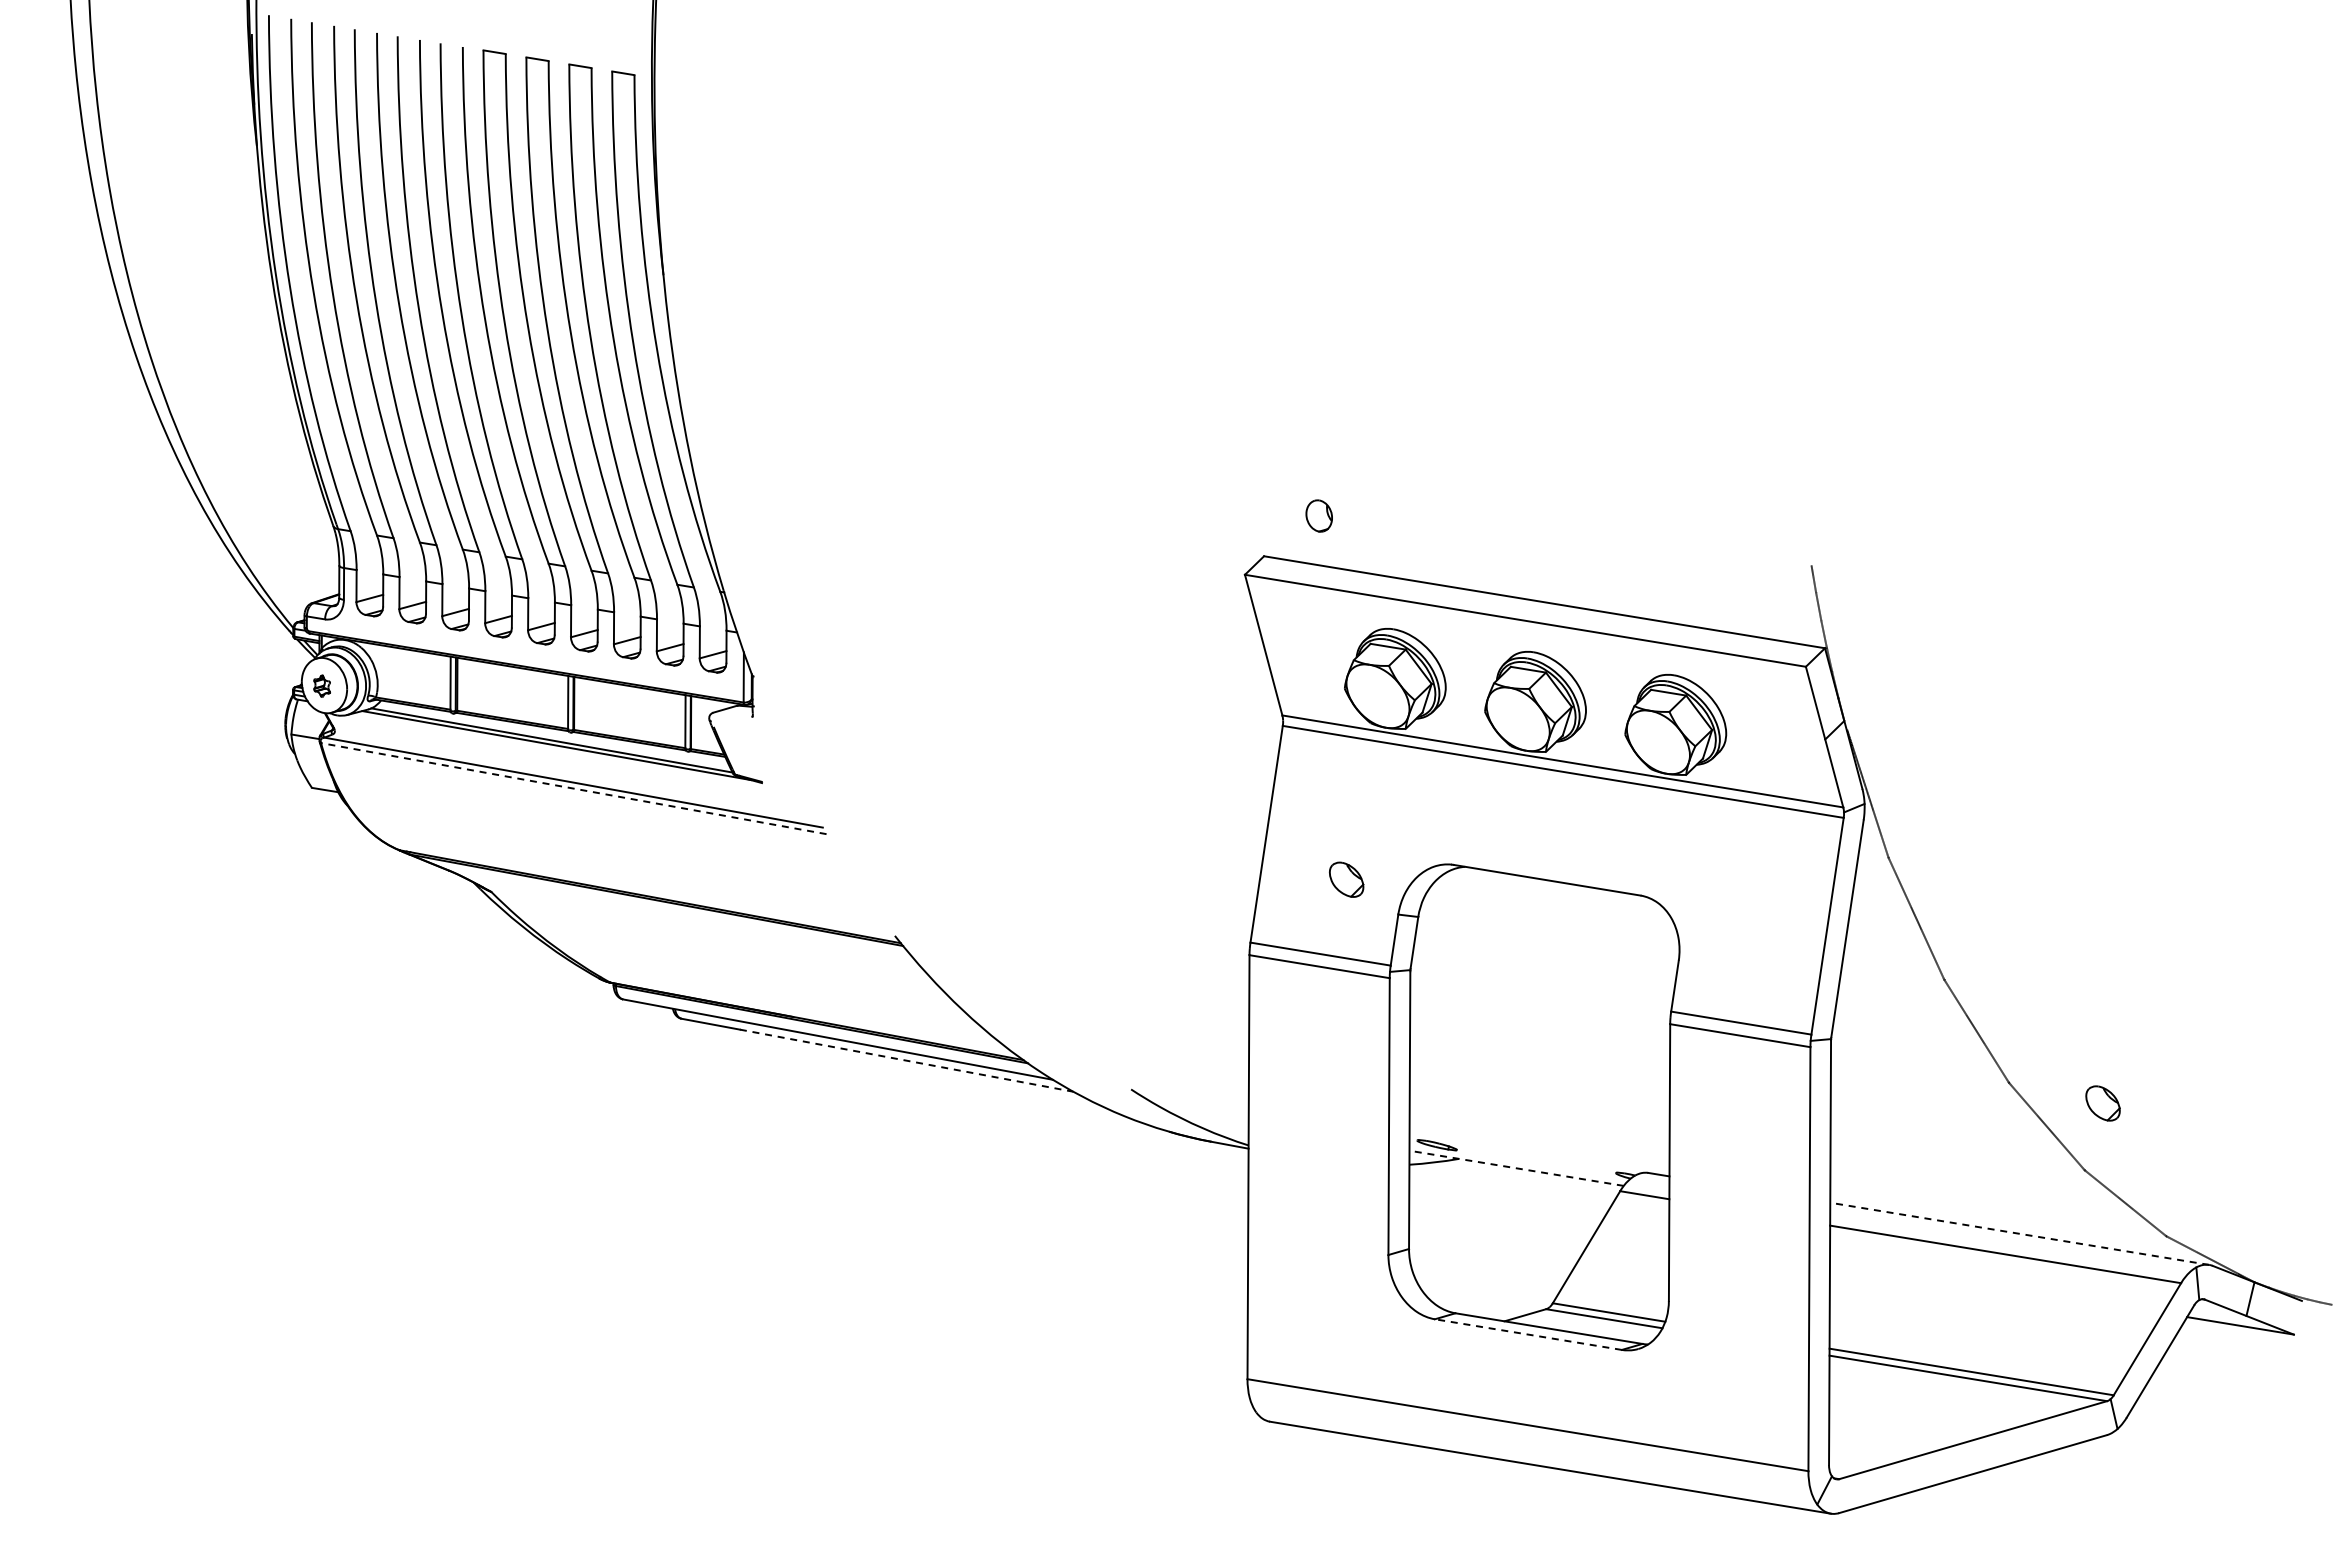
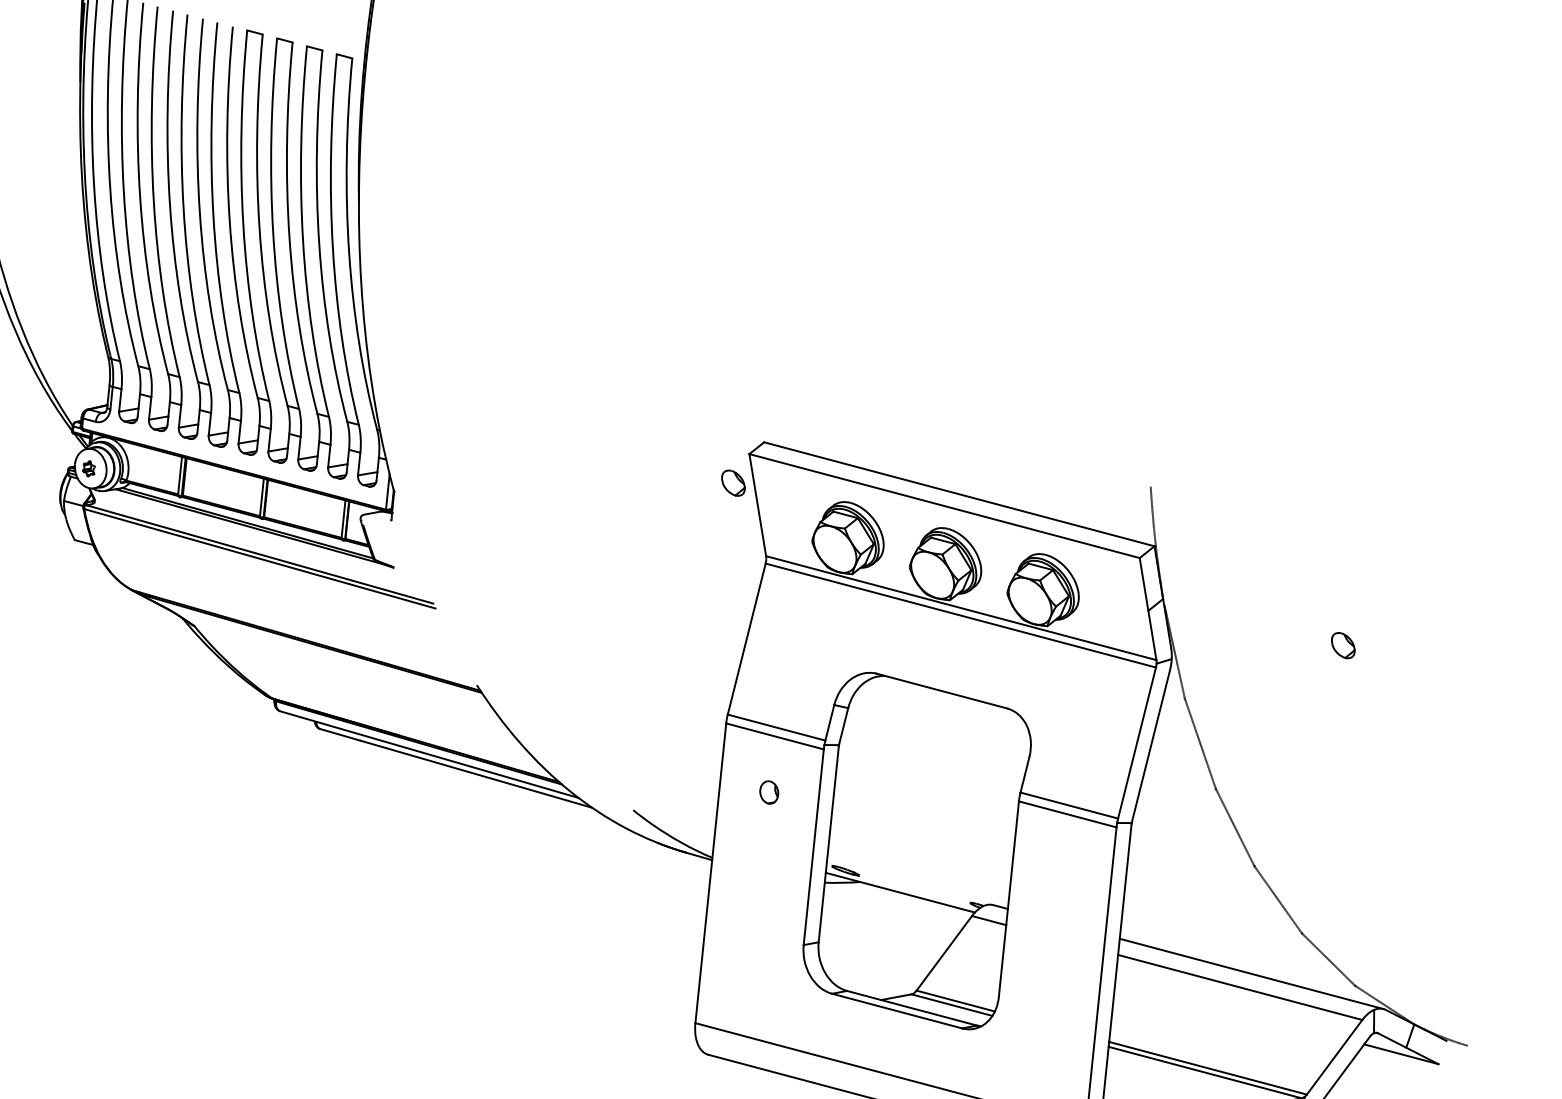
part: (1318, 515) -> (768, 792), moved
line: (573, 788) -> (259, 558), dashed -> solid
part: (1346, 879) -> (733, 483), moved
line: (906, 1060) -> (476, 774), dashed -> solid
part: (2102, 1103) -> (1342, 645), moved
line: (1516, 1168) -> (900, 892), dashed -> solid
line: (2019, 1233) -> (1251, 973), dashed -> solid
line: (1528, 1334) -> (897, 1011), dashed -> solid

